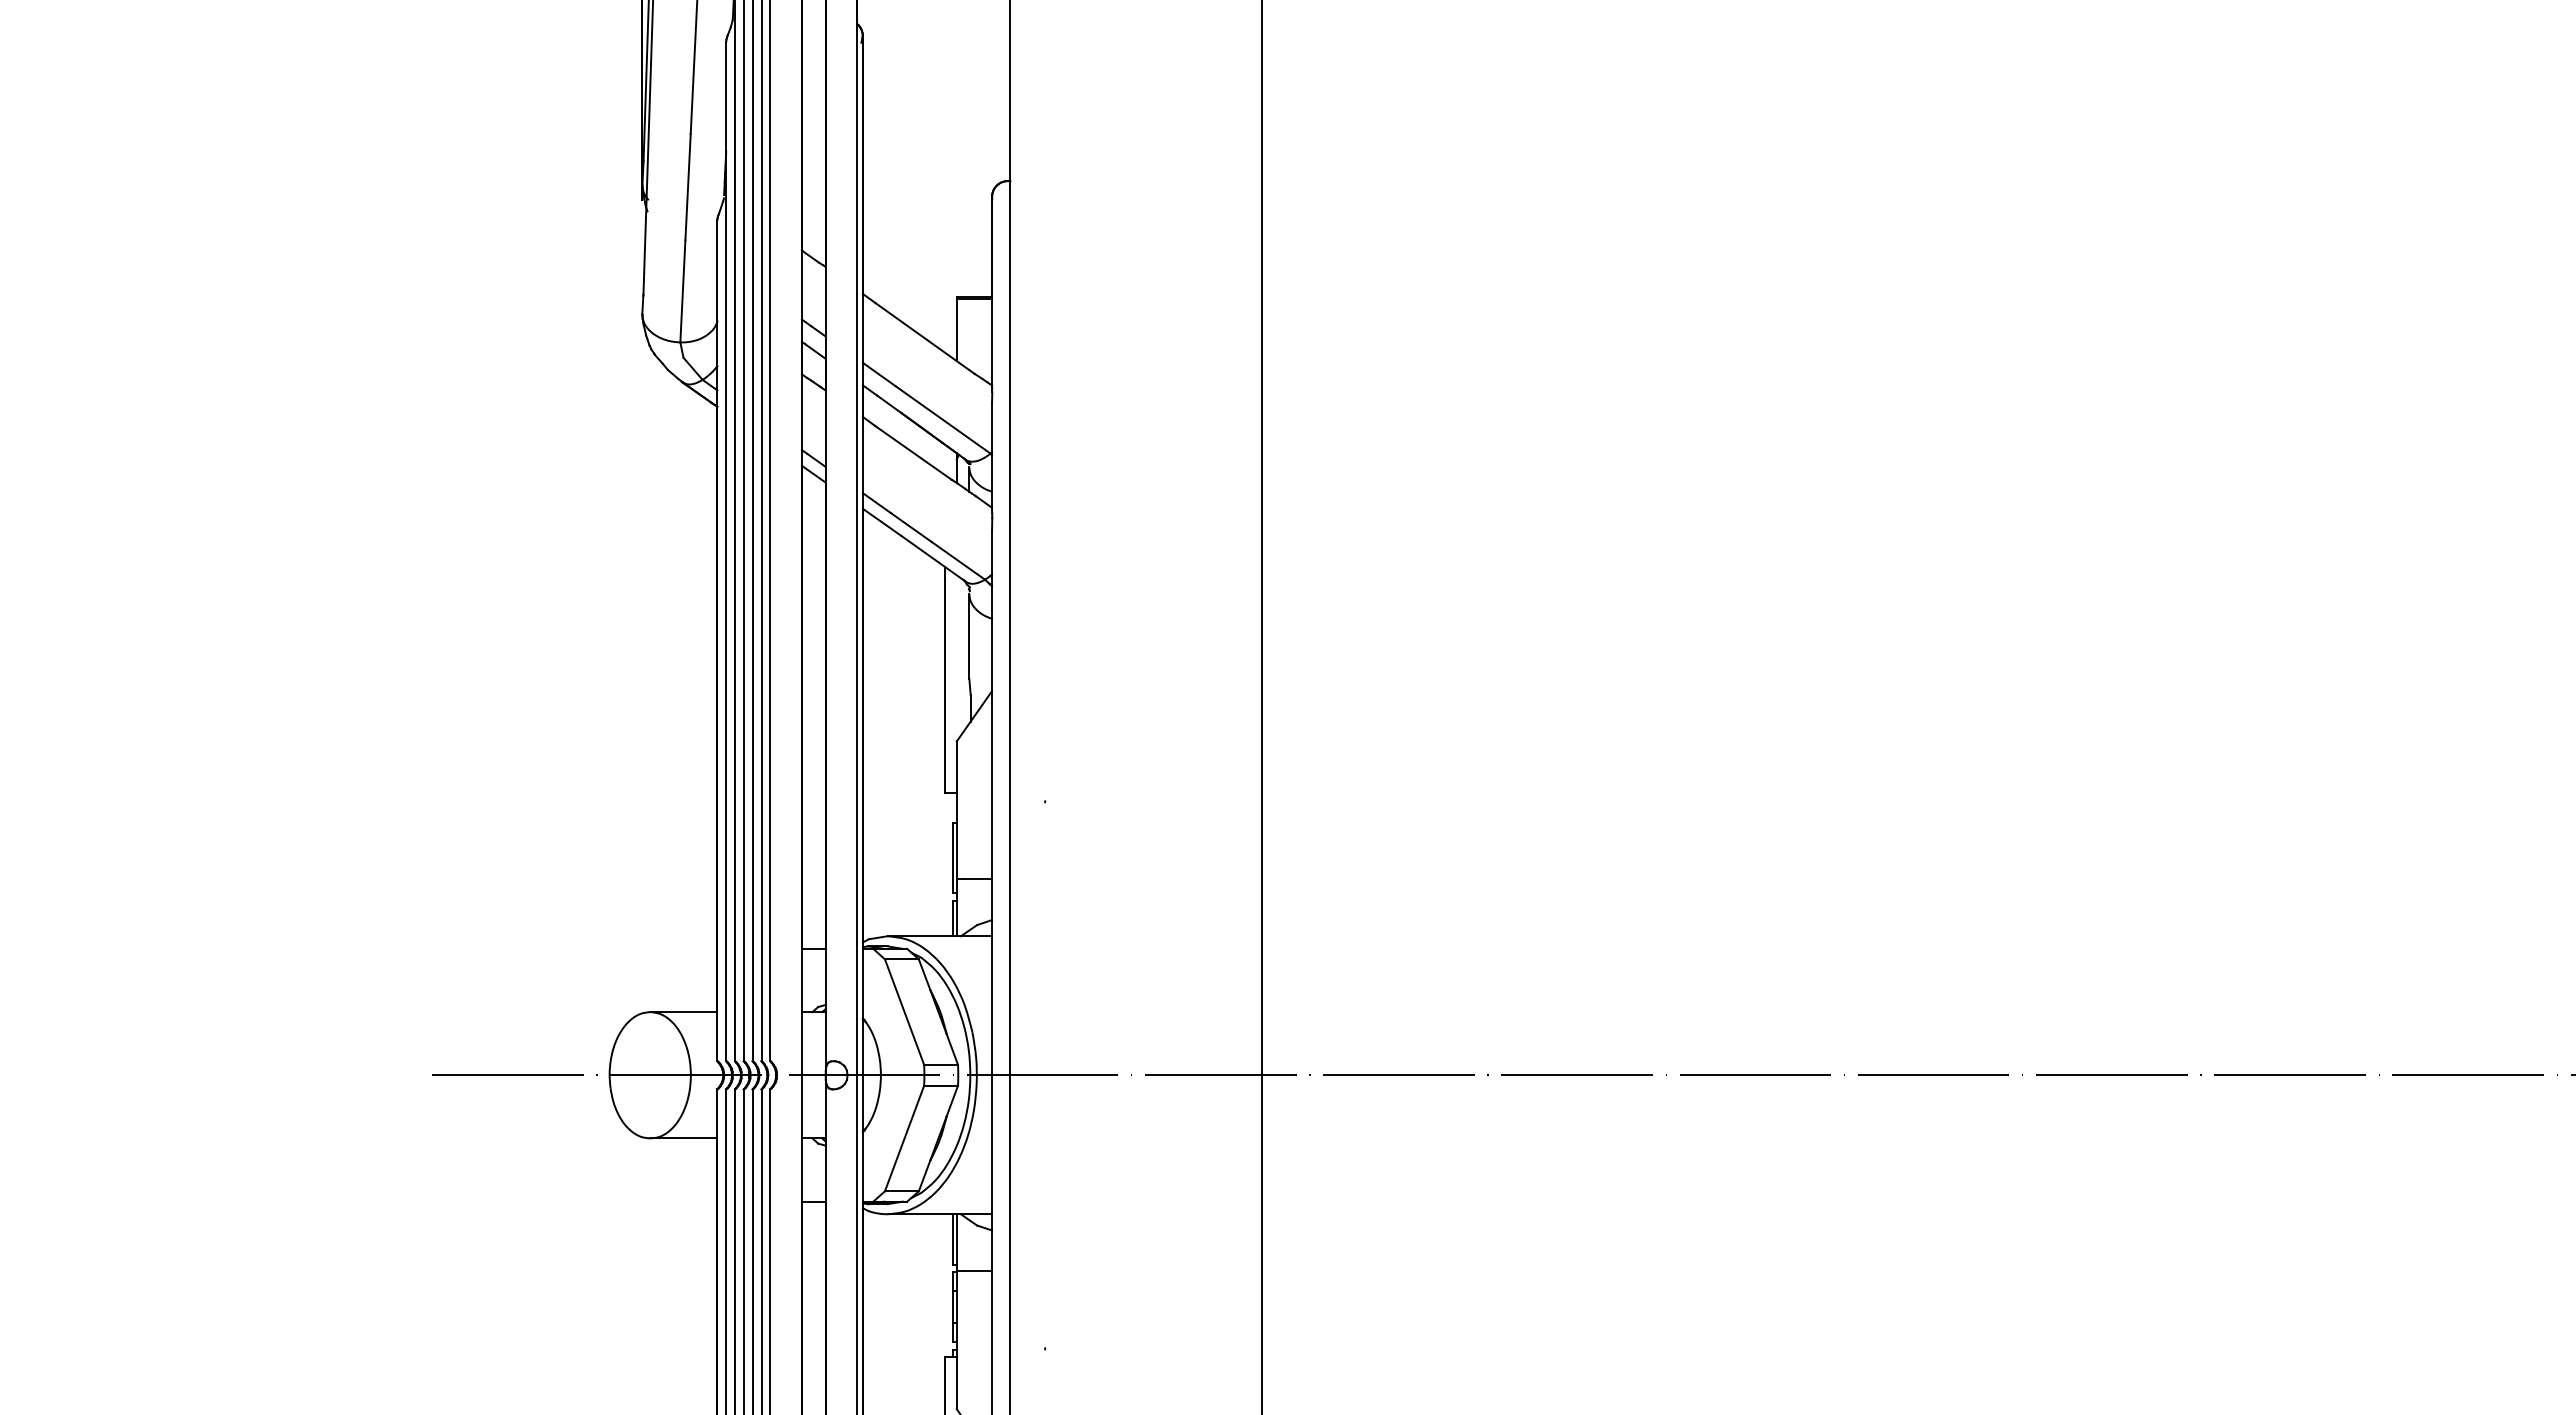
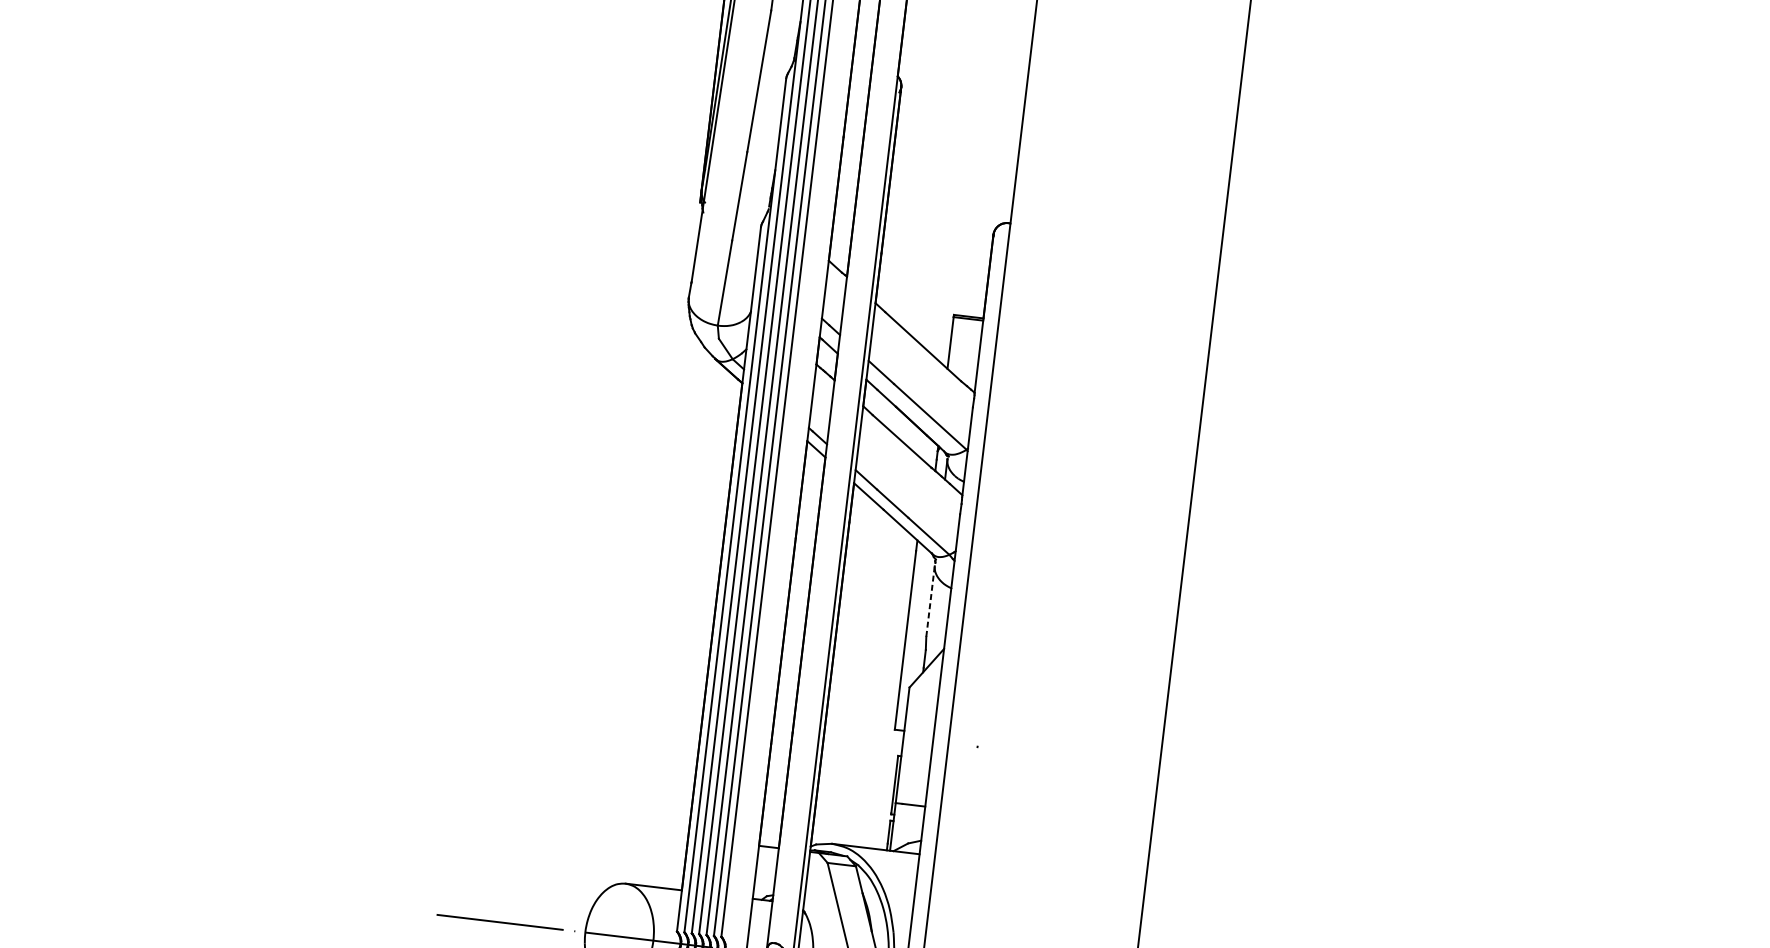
line: (969, 636) -> (930, 600), solid -> dashed

